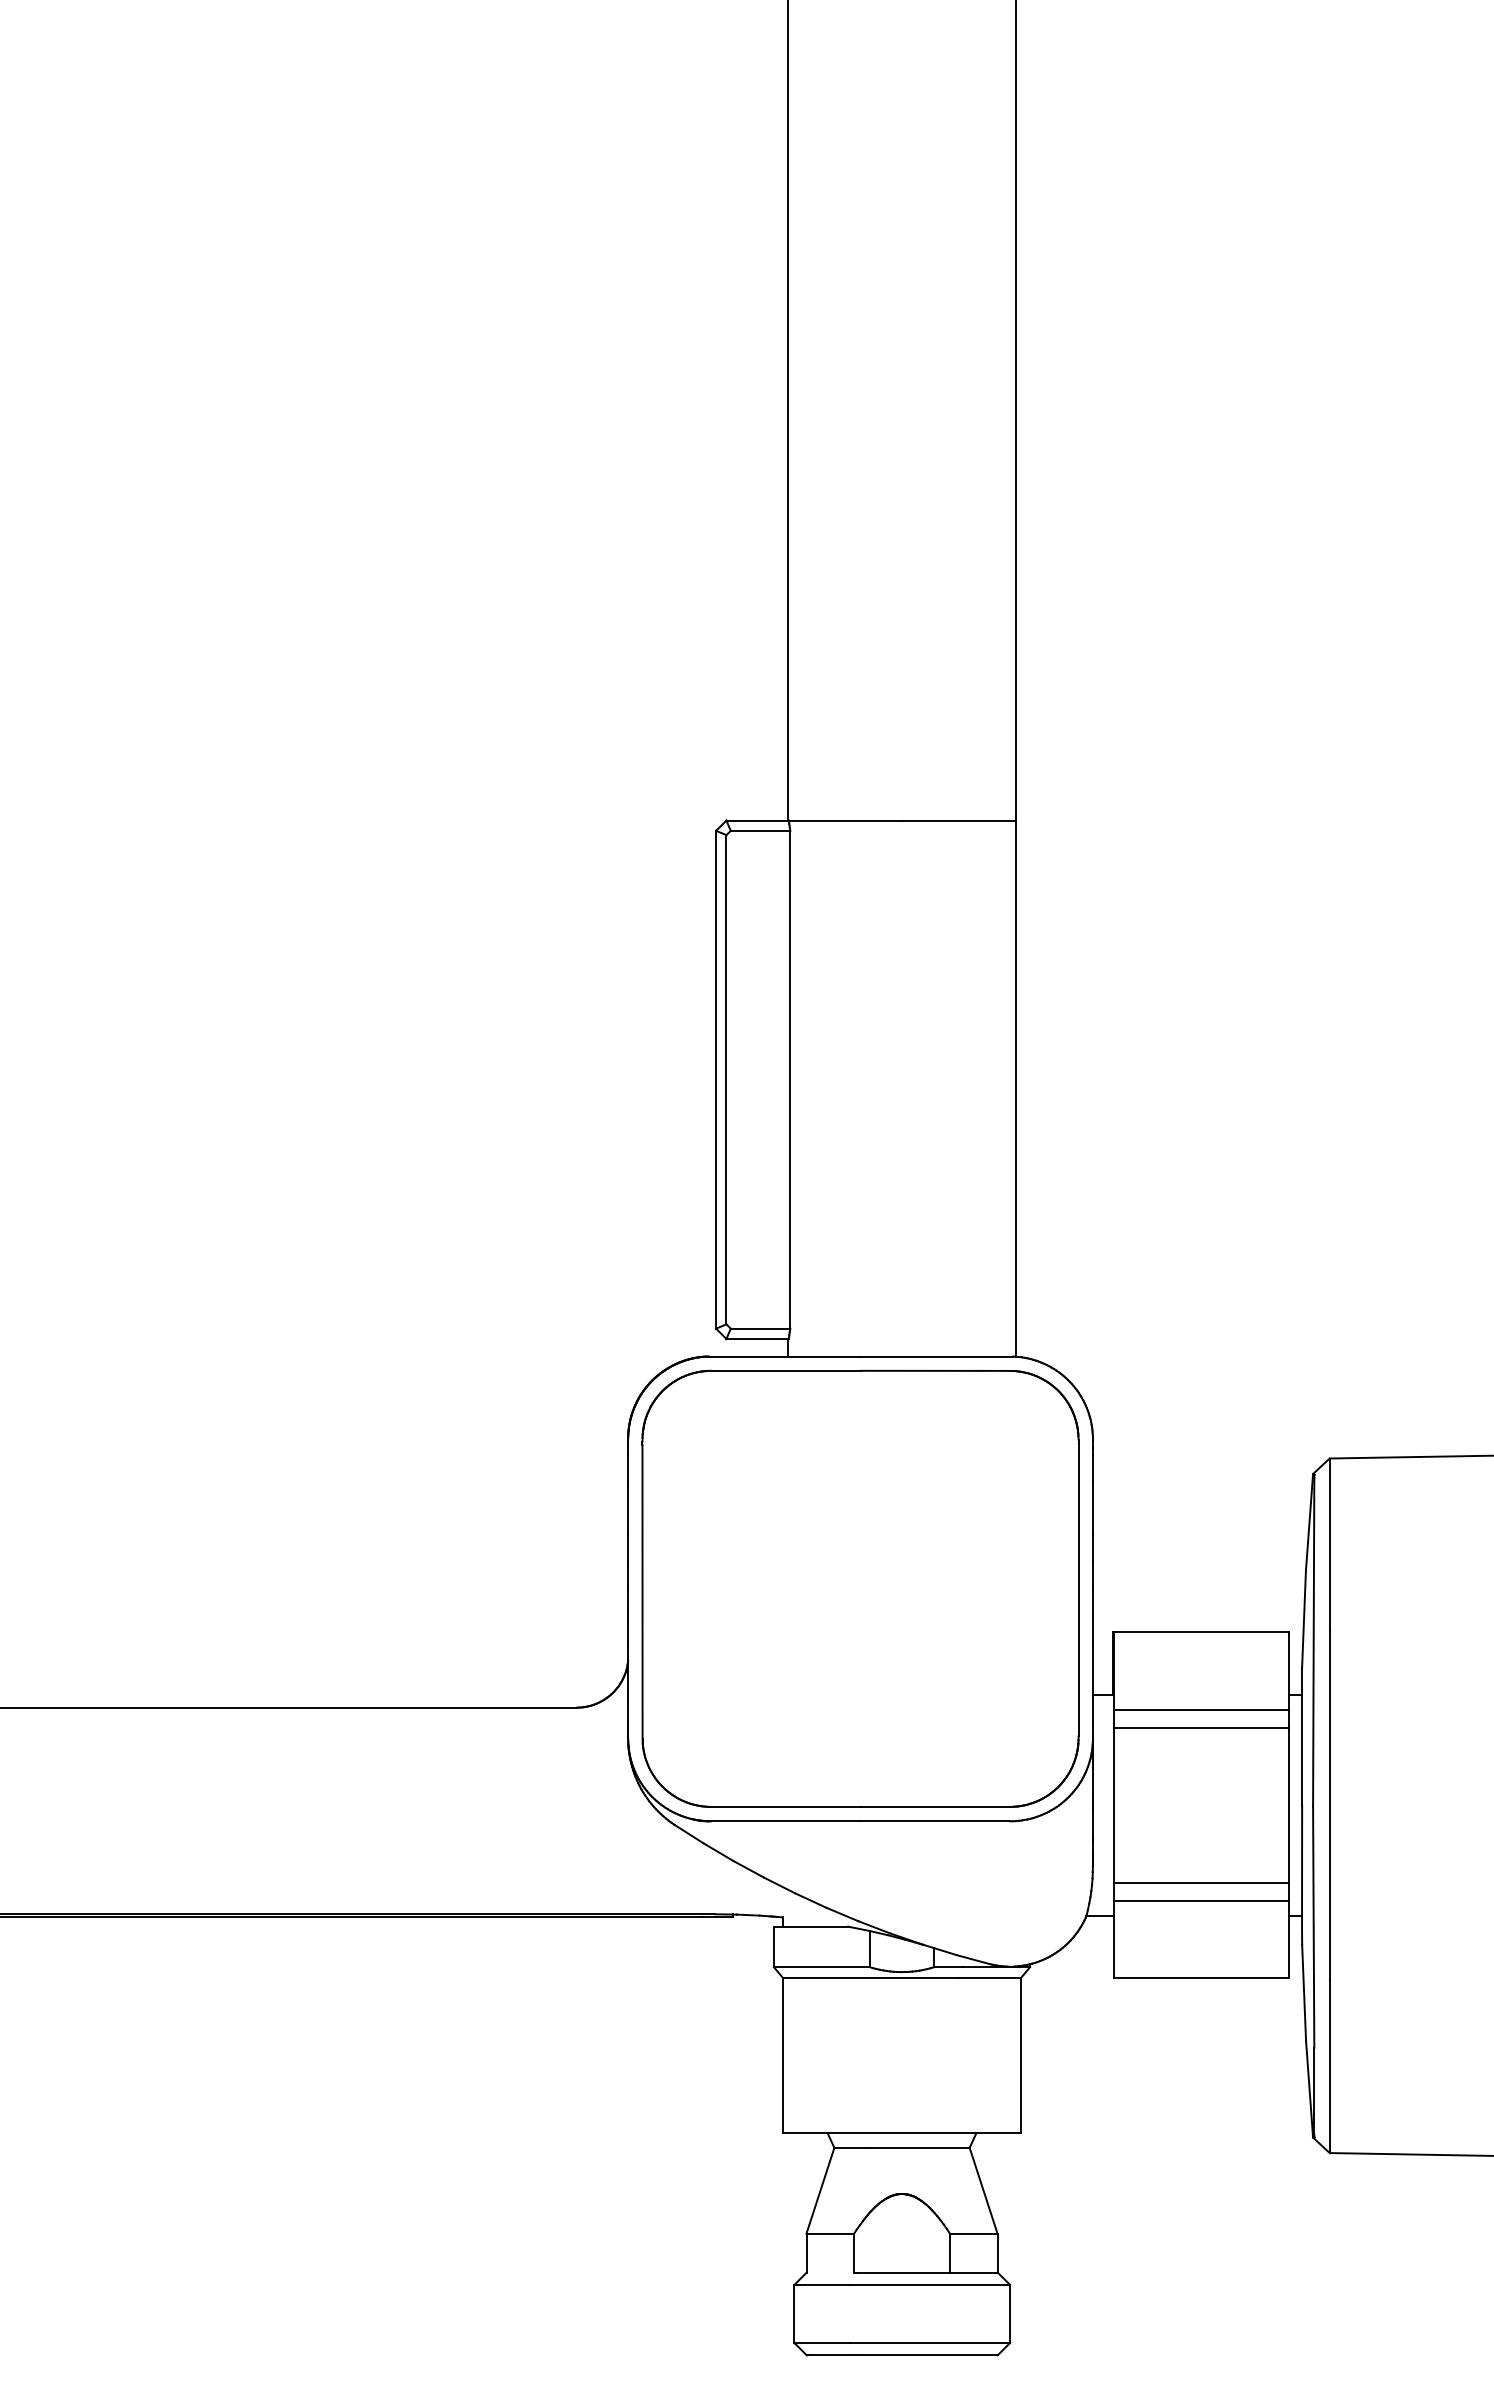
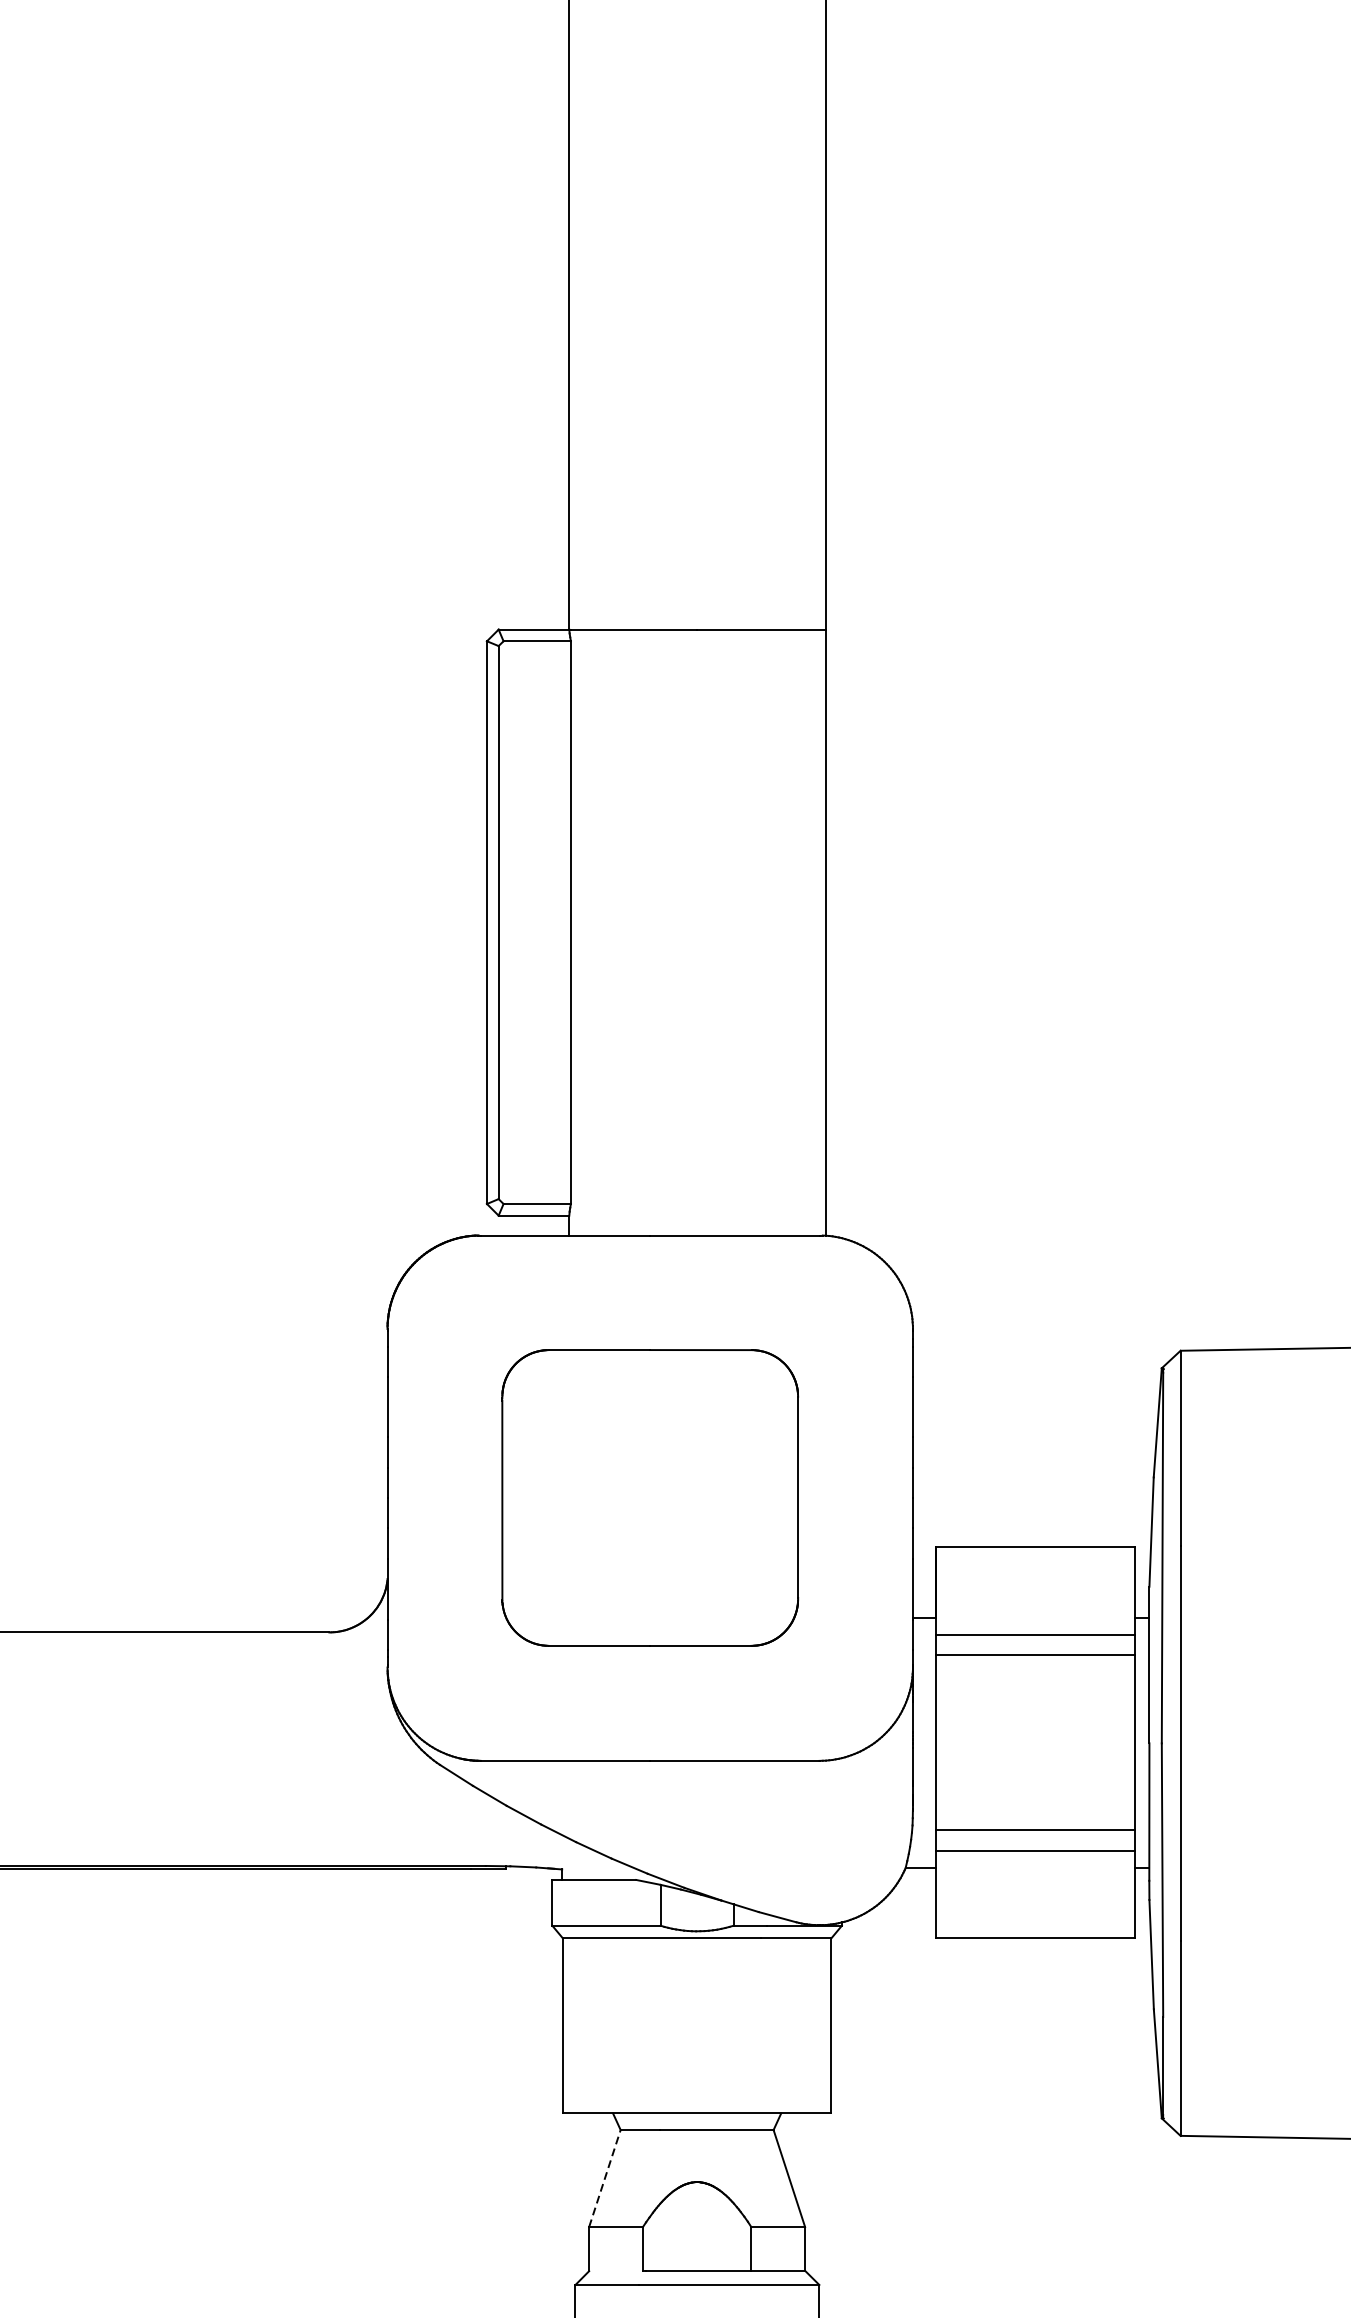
part: (860, 1588) -> (650, 1497), size x0.6
line: (820, 2190) -> (604, 2178), solid -> dashed

